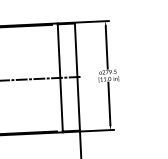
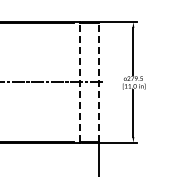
line: (77, 76) -> (99, 81), solid -> dashed
line: (60, 77) -> (80, 81), solid -> dashed

